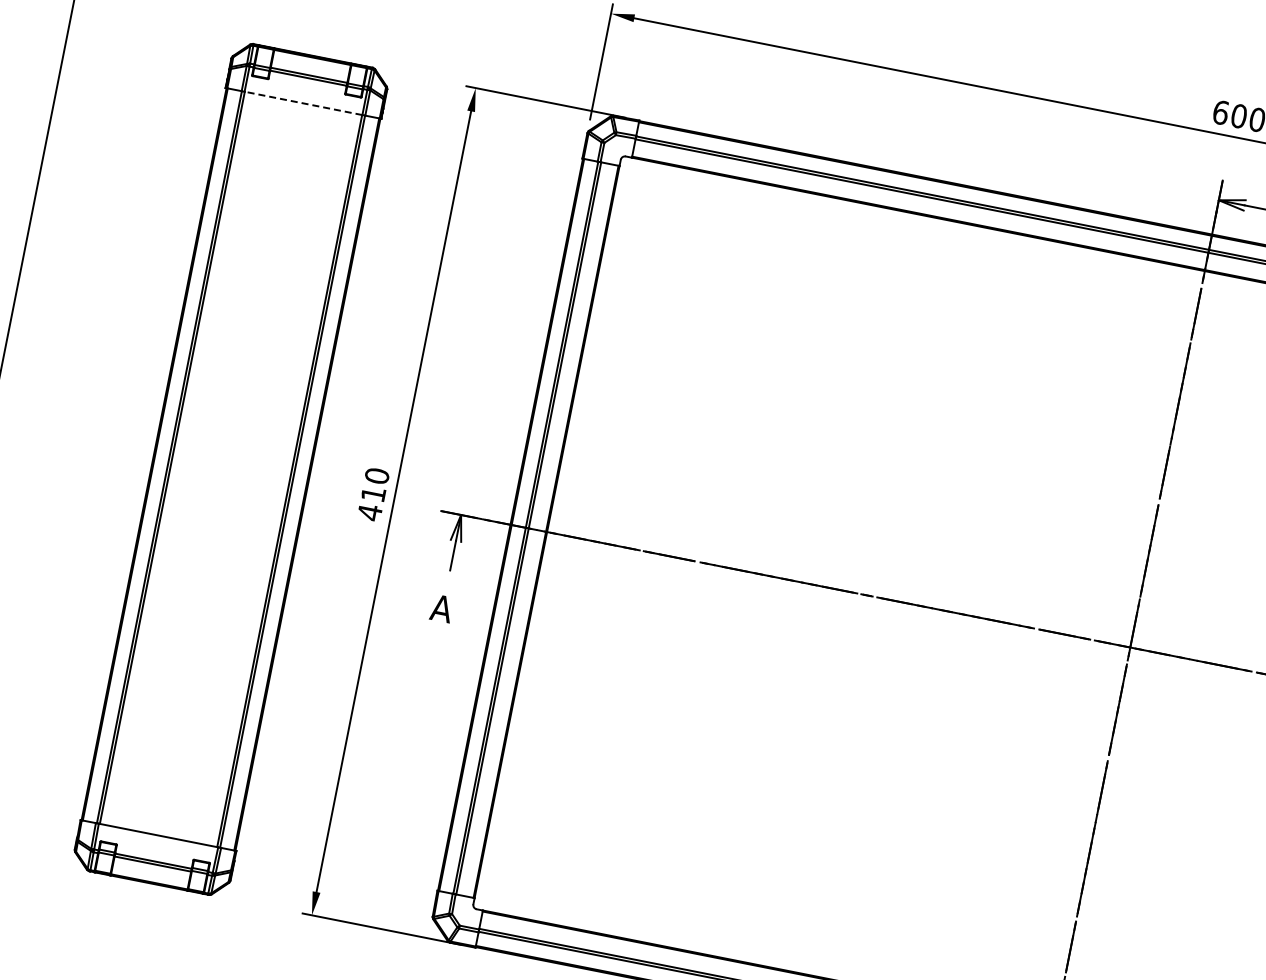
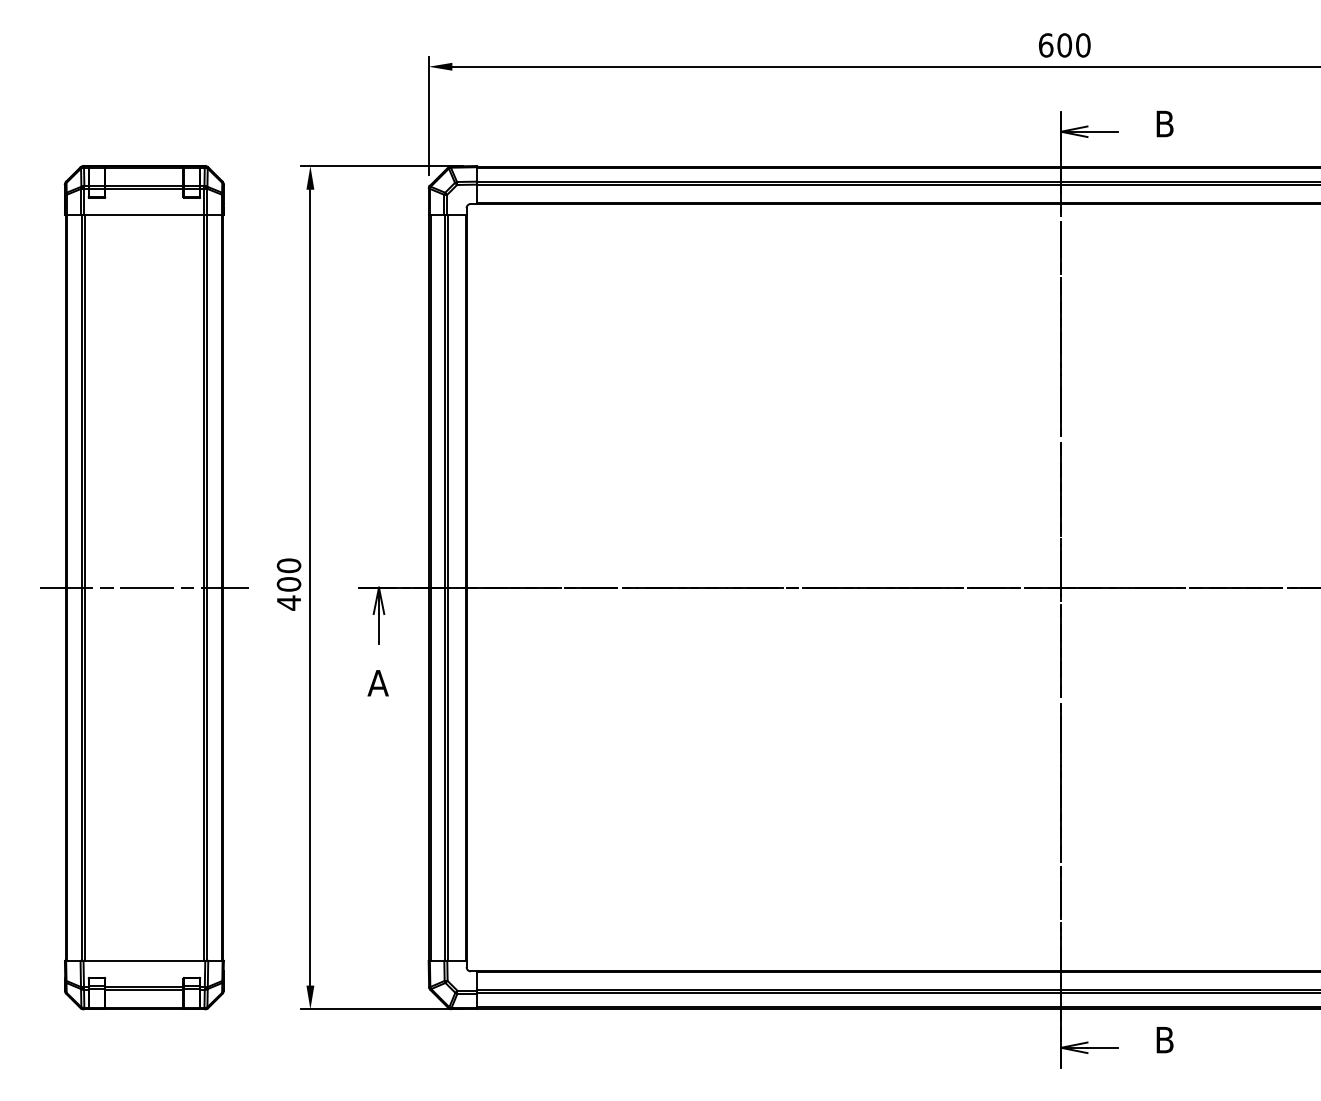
line: (302, 103) -> (143, 214), dashed -> solid
line: (231, 469) -> (144, 587), added
text: (372, 494) -> (288, 584), 410 -> 400

